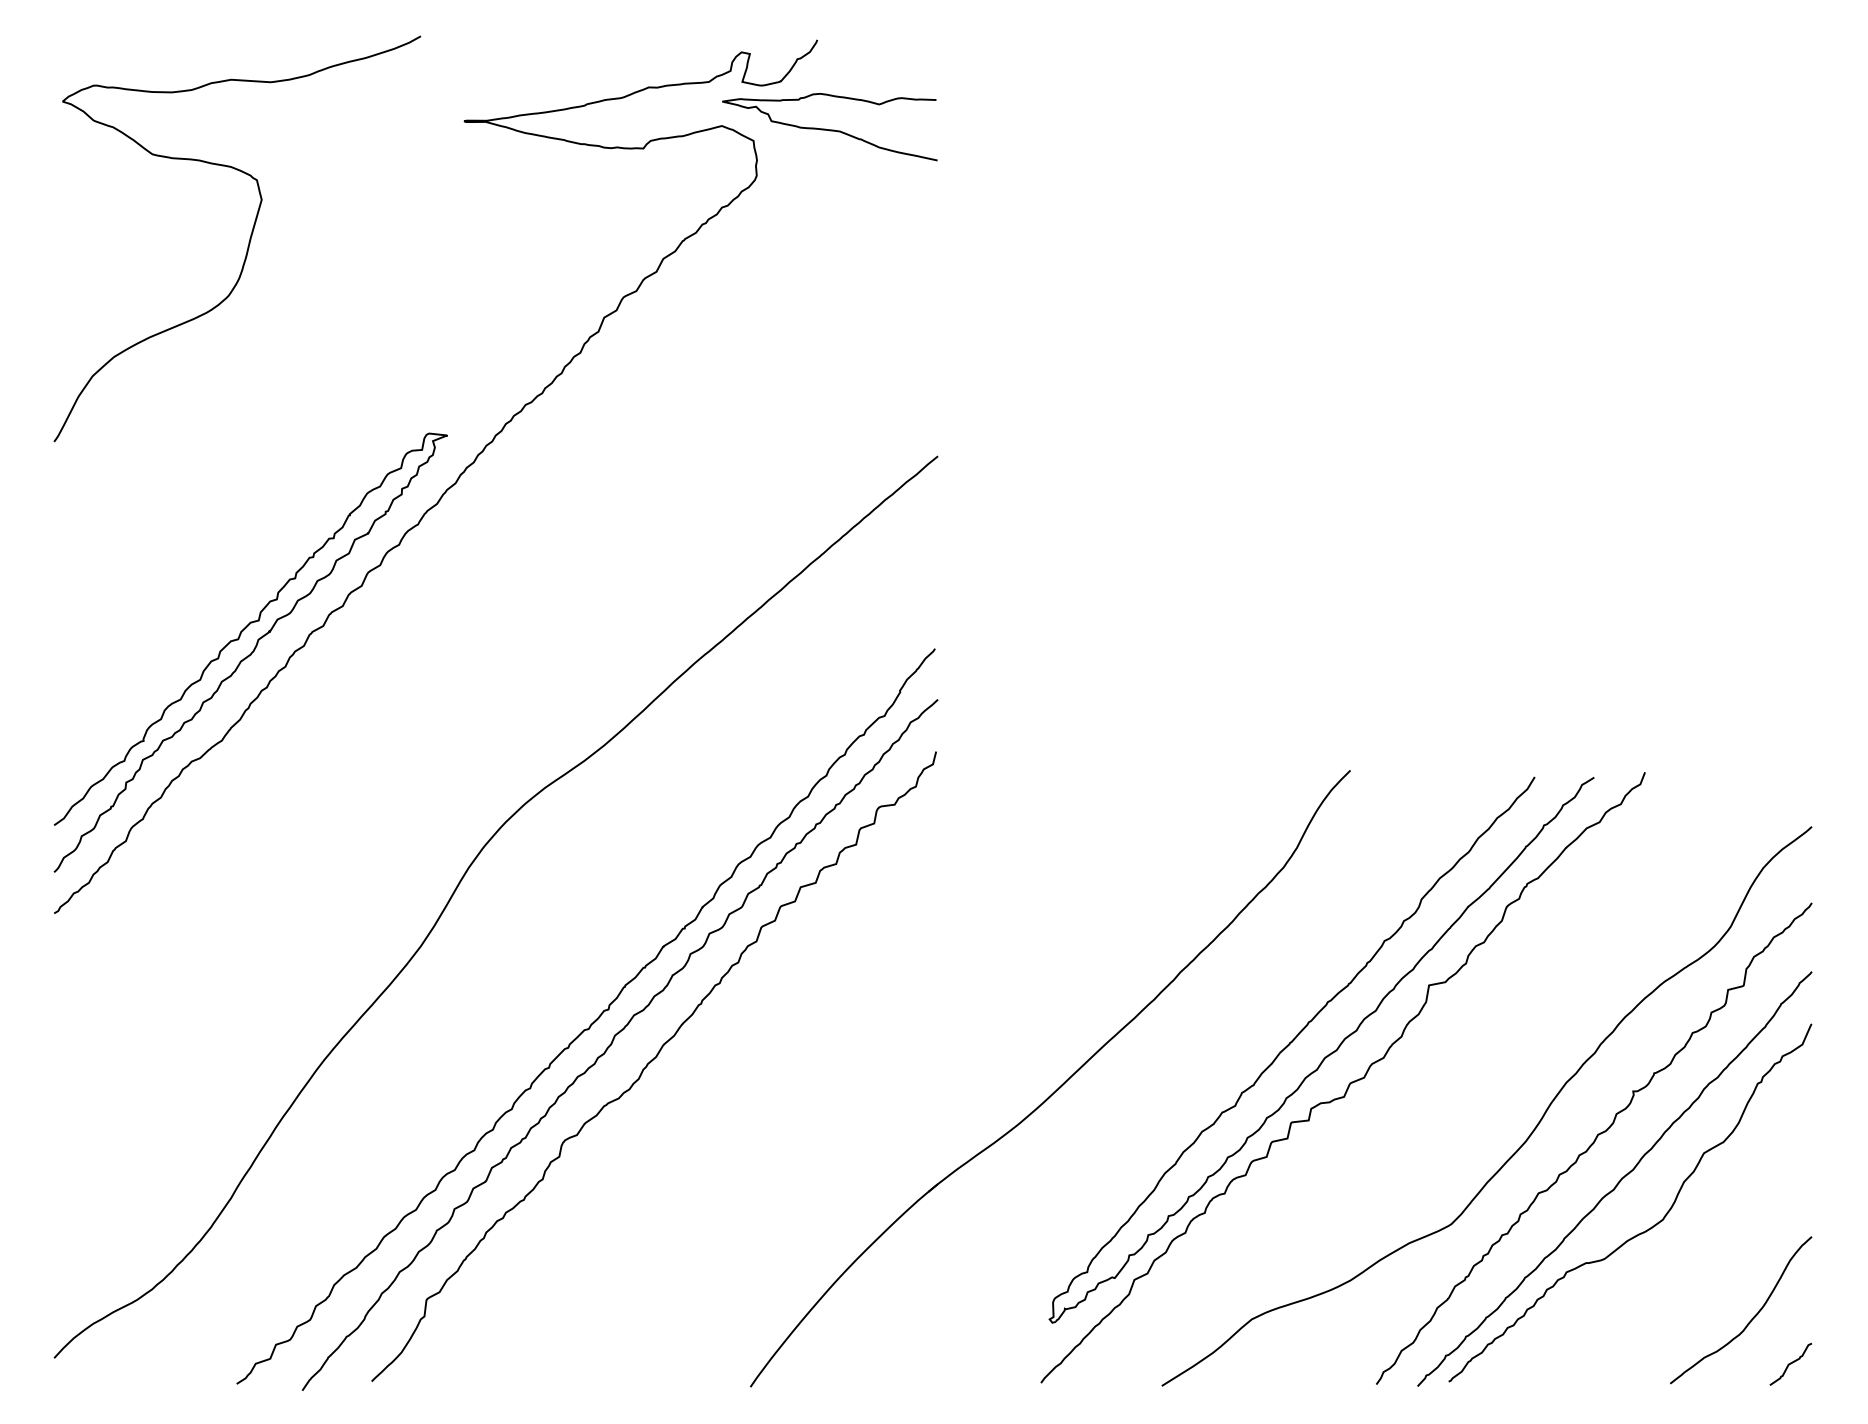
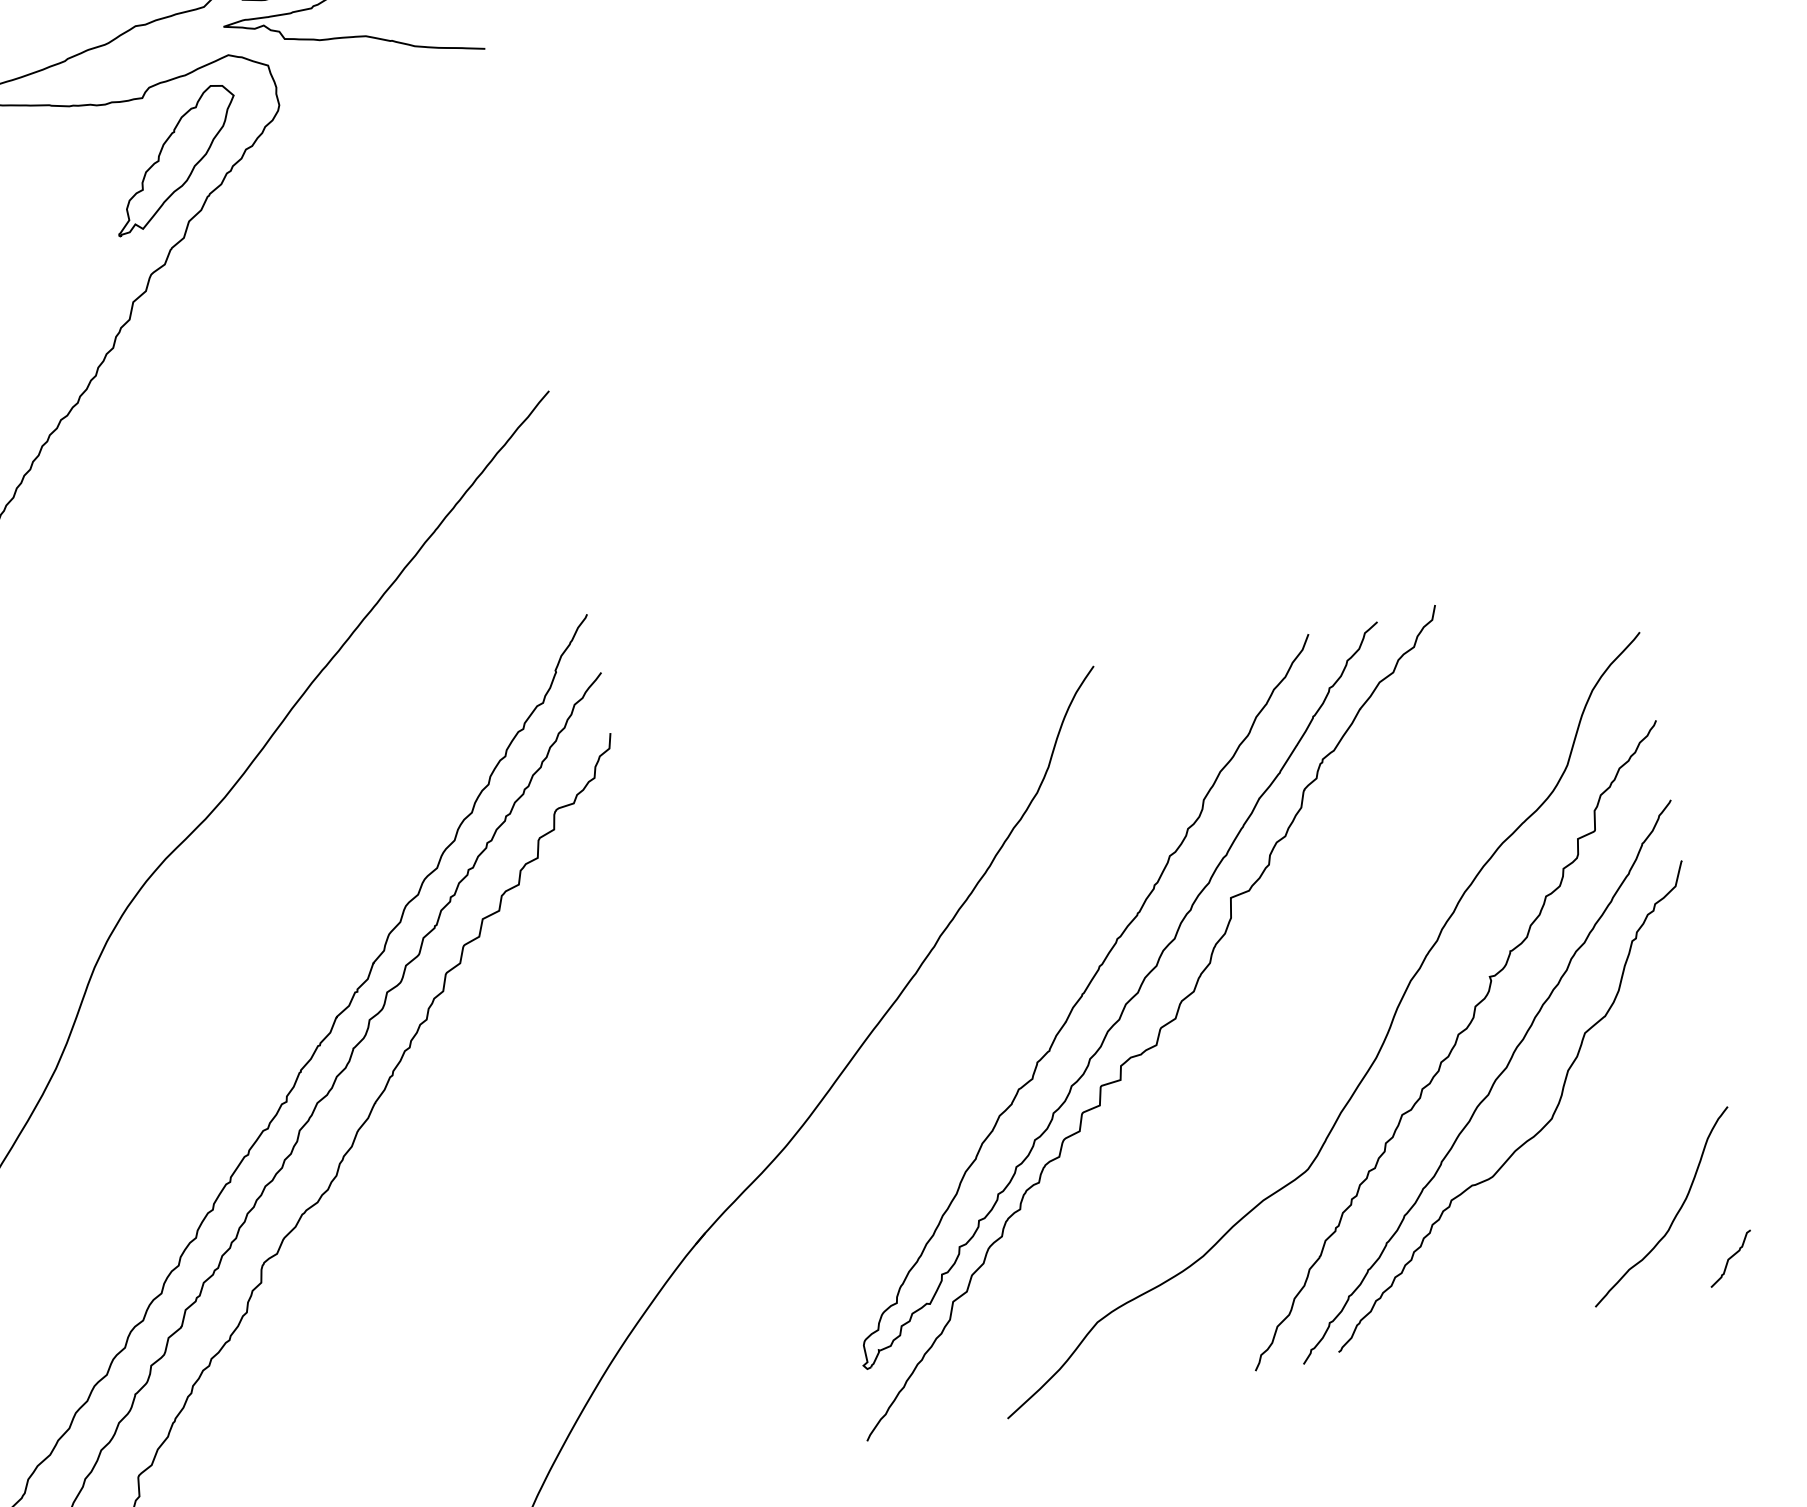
part: (661, 204) -> (175, 158), added

